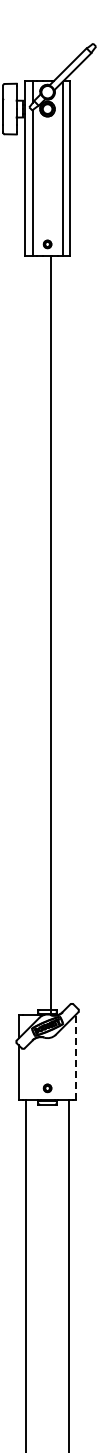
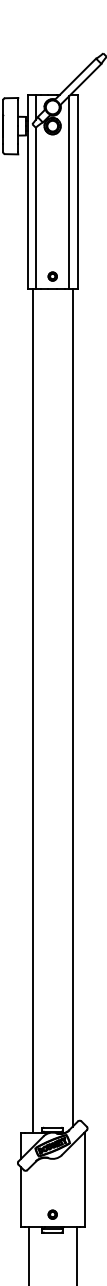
line: (65, 632) -> (72, 707), added
line: (50, 635) -> (32, 711), moved
line: (76, 1056) -> (84, 1179), dashed -> solid

